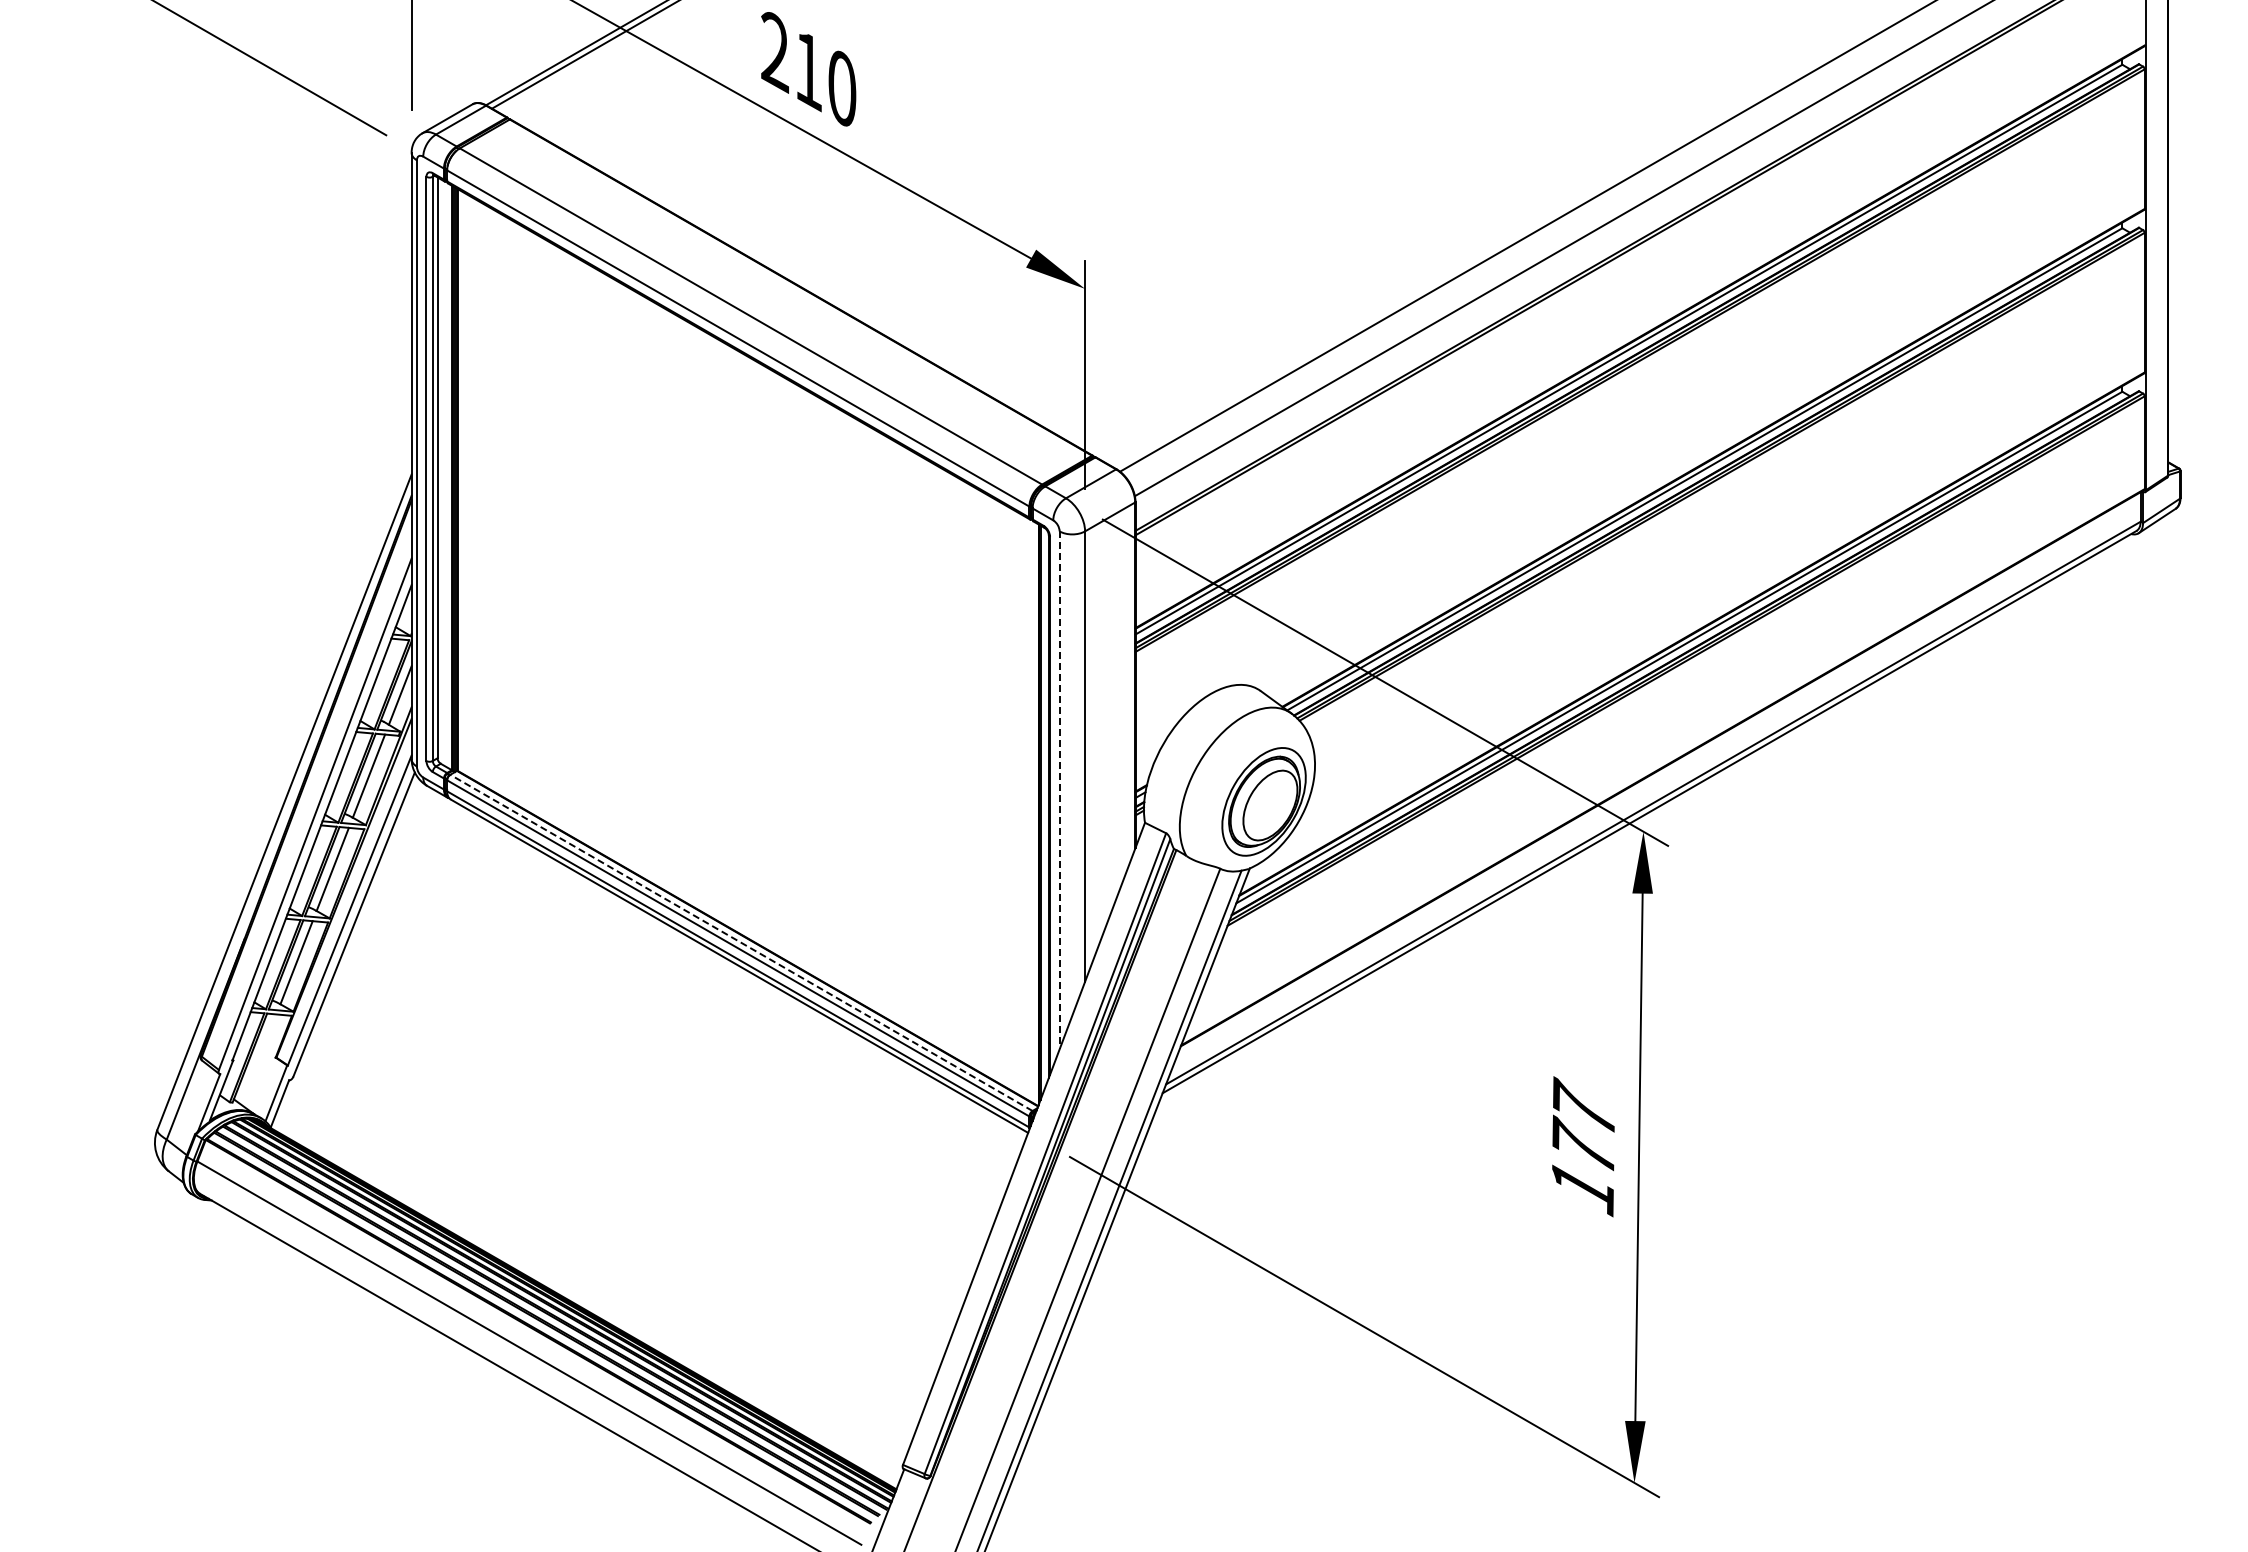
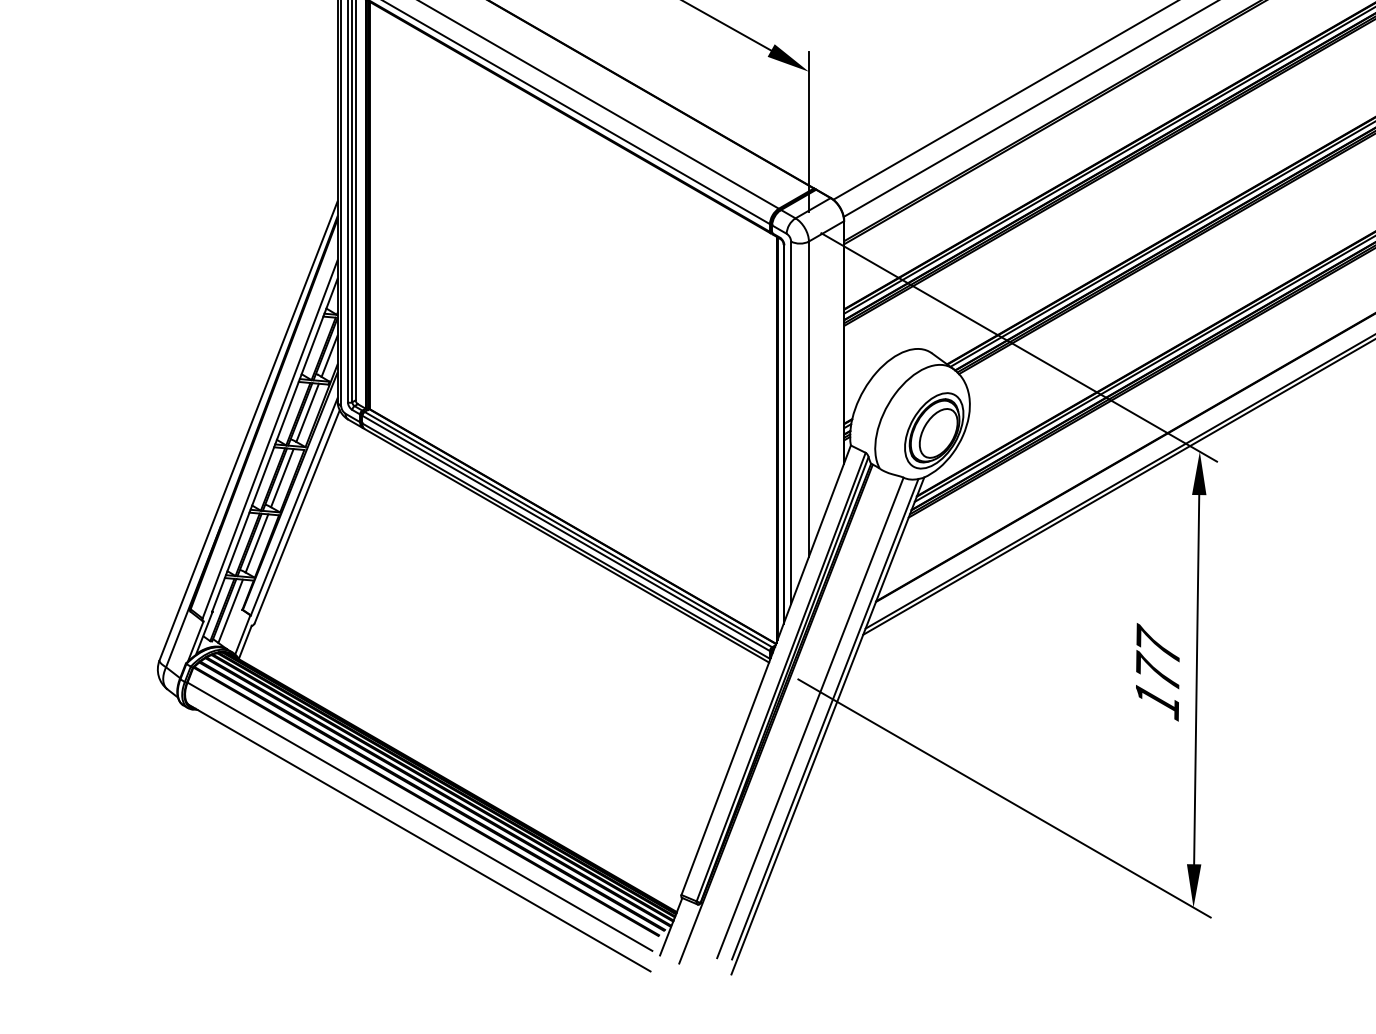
line: (1059, 790) -> (791, 422), dashed -> solid
line: (741, 942) -> (568, 529), dashed -> solid
line: (258, 1059) -> (230, 611), added

